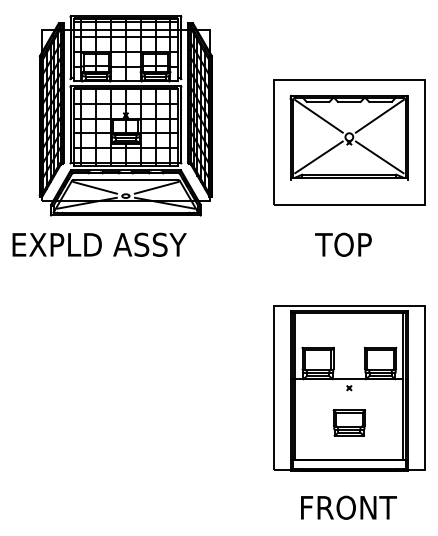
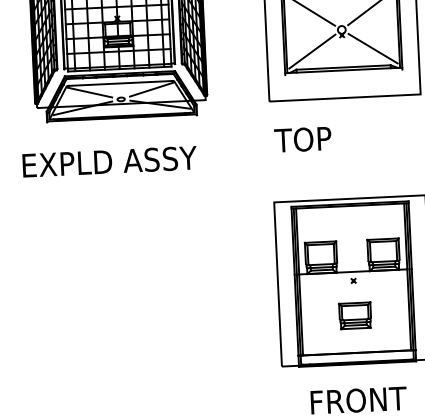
text: (99, 244) -> (109, 161), moved
text: (343, 244) -> (303, 139), moved

